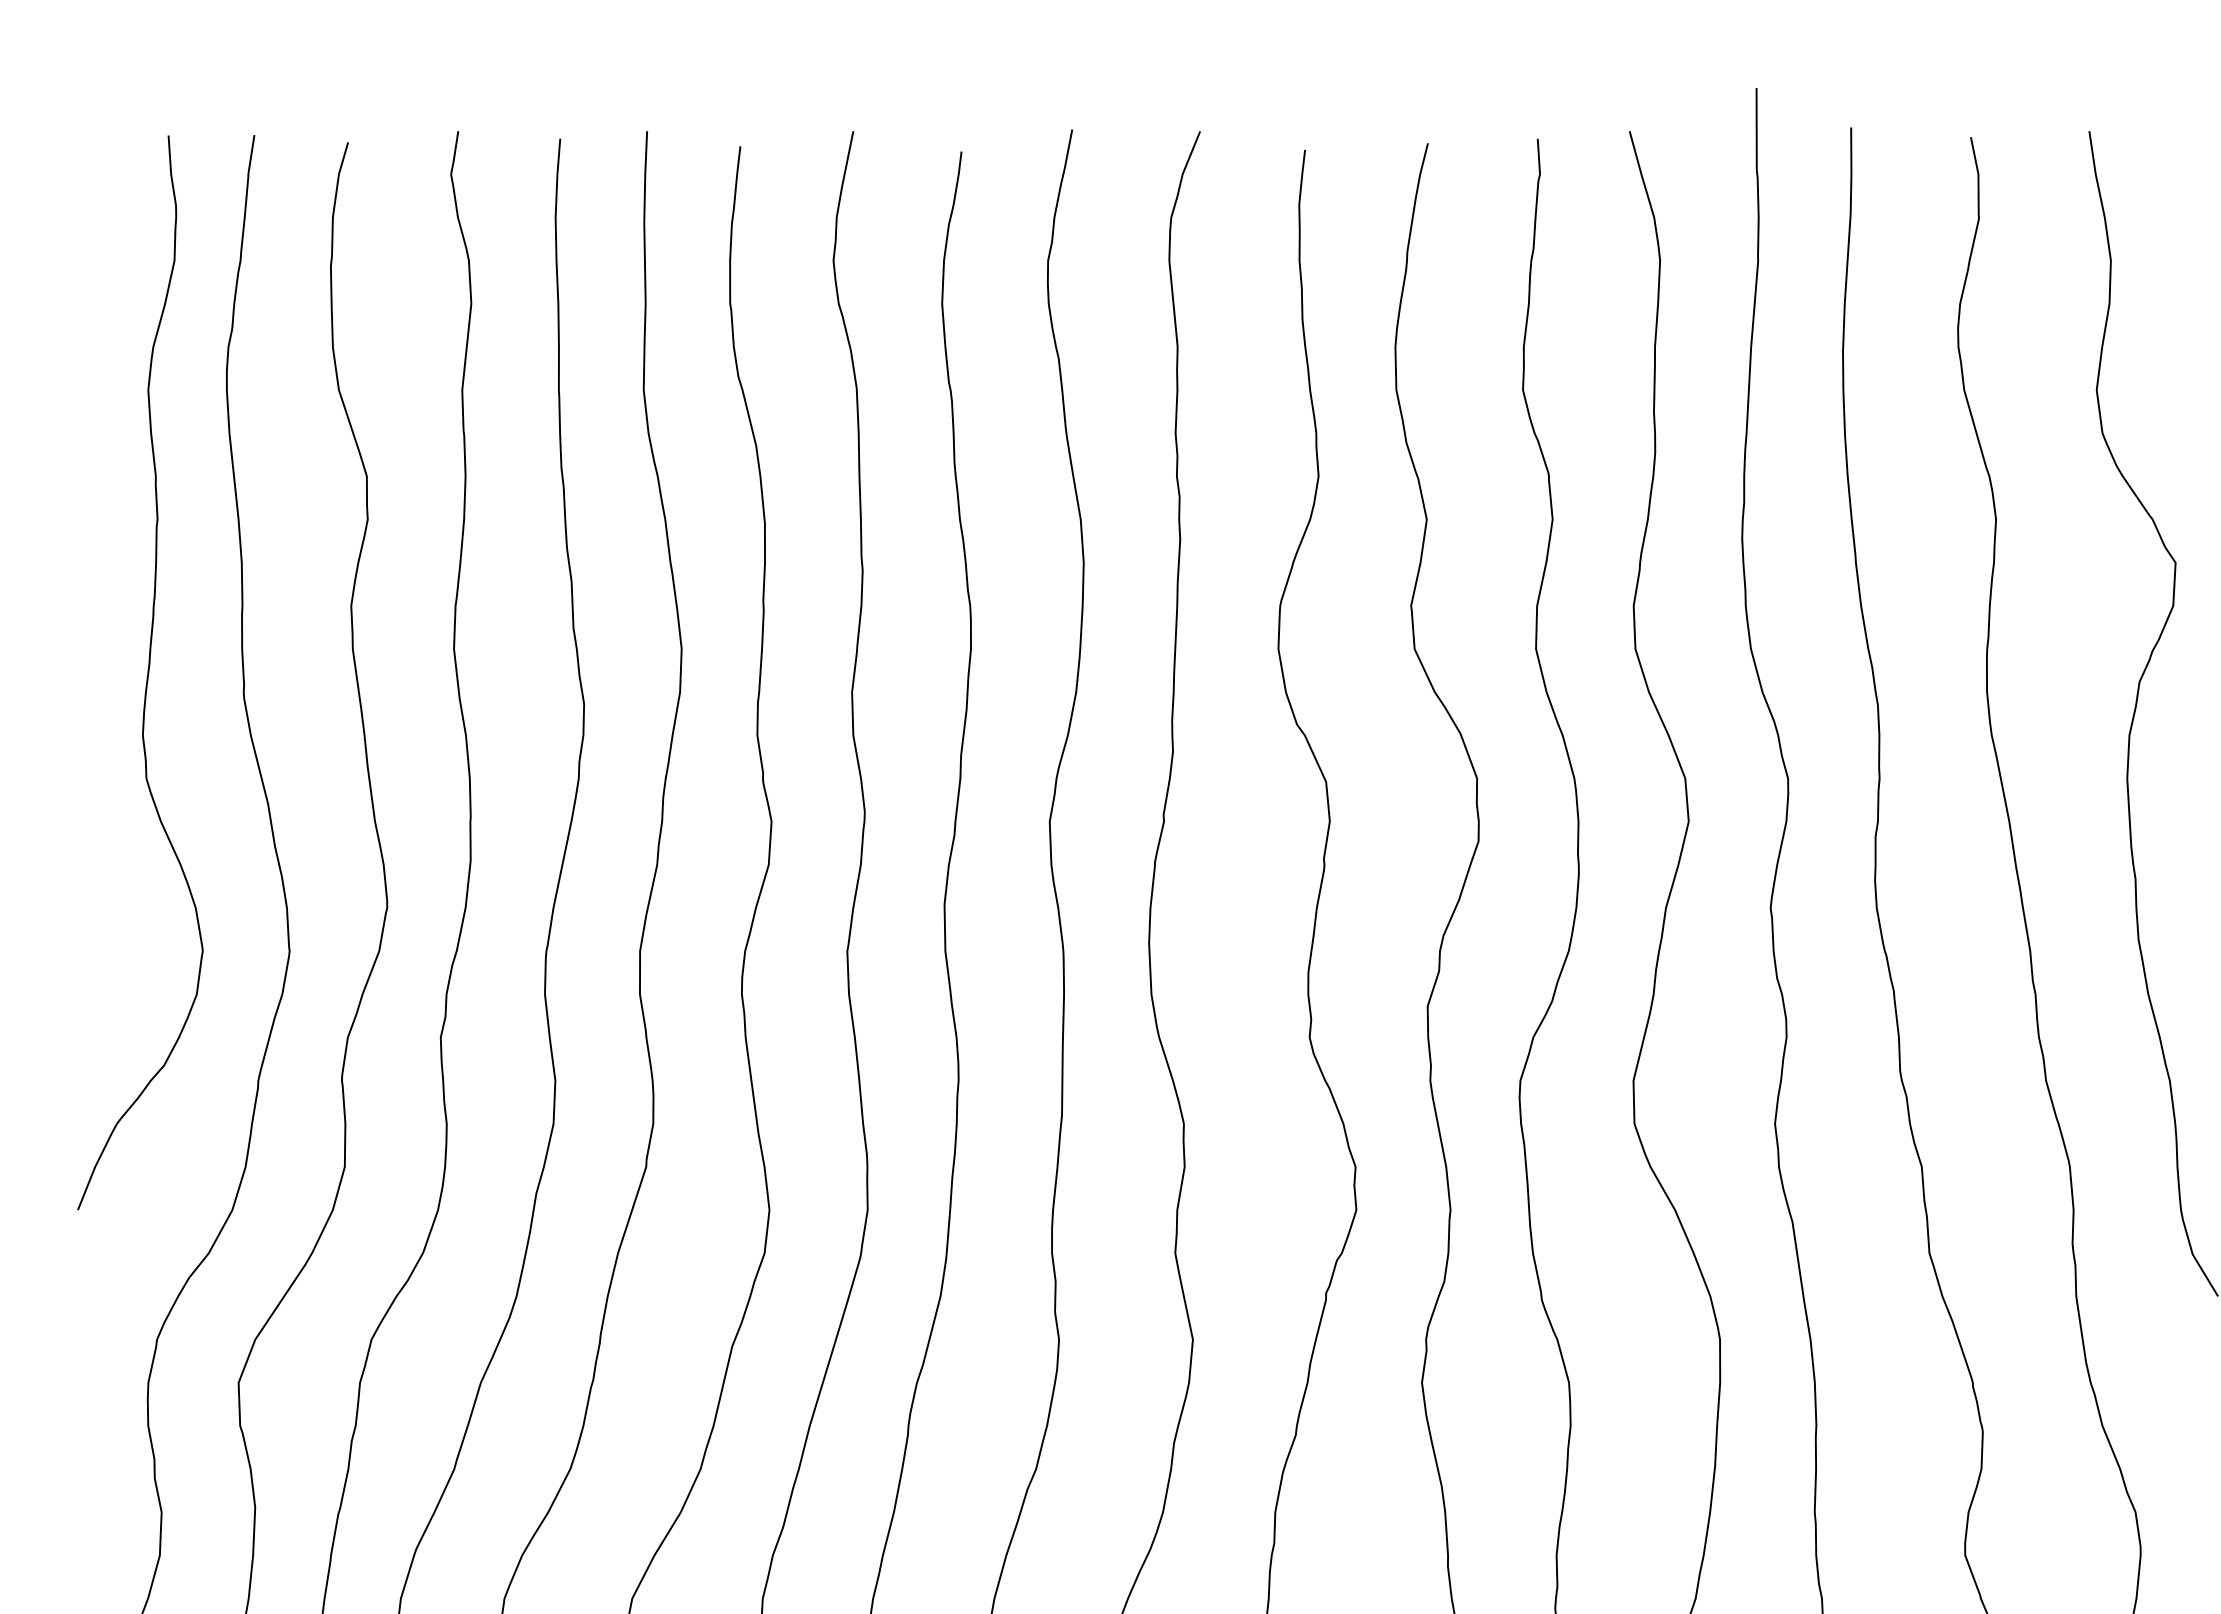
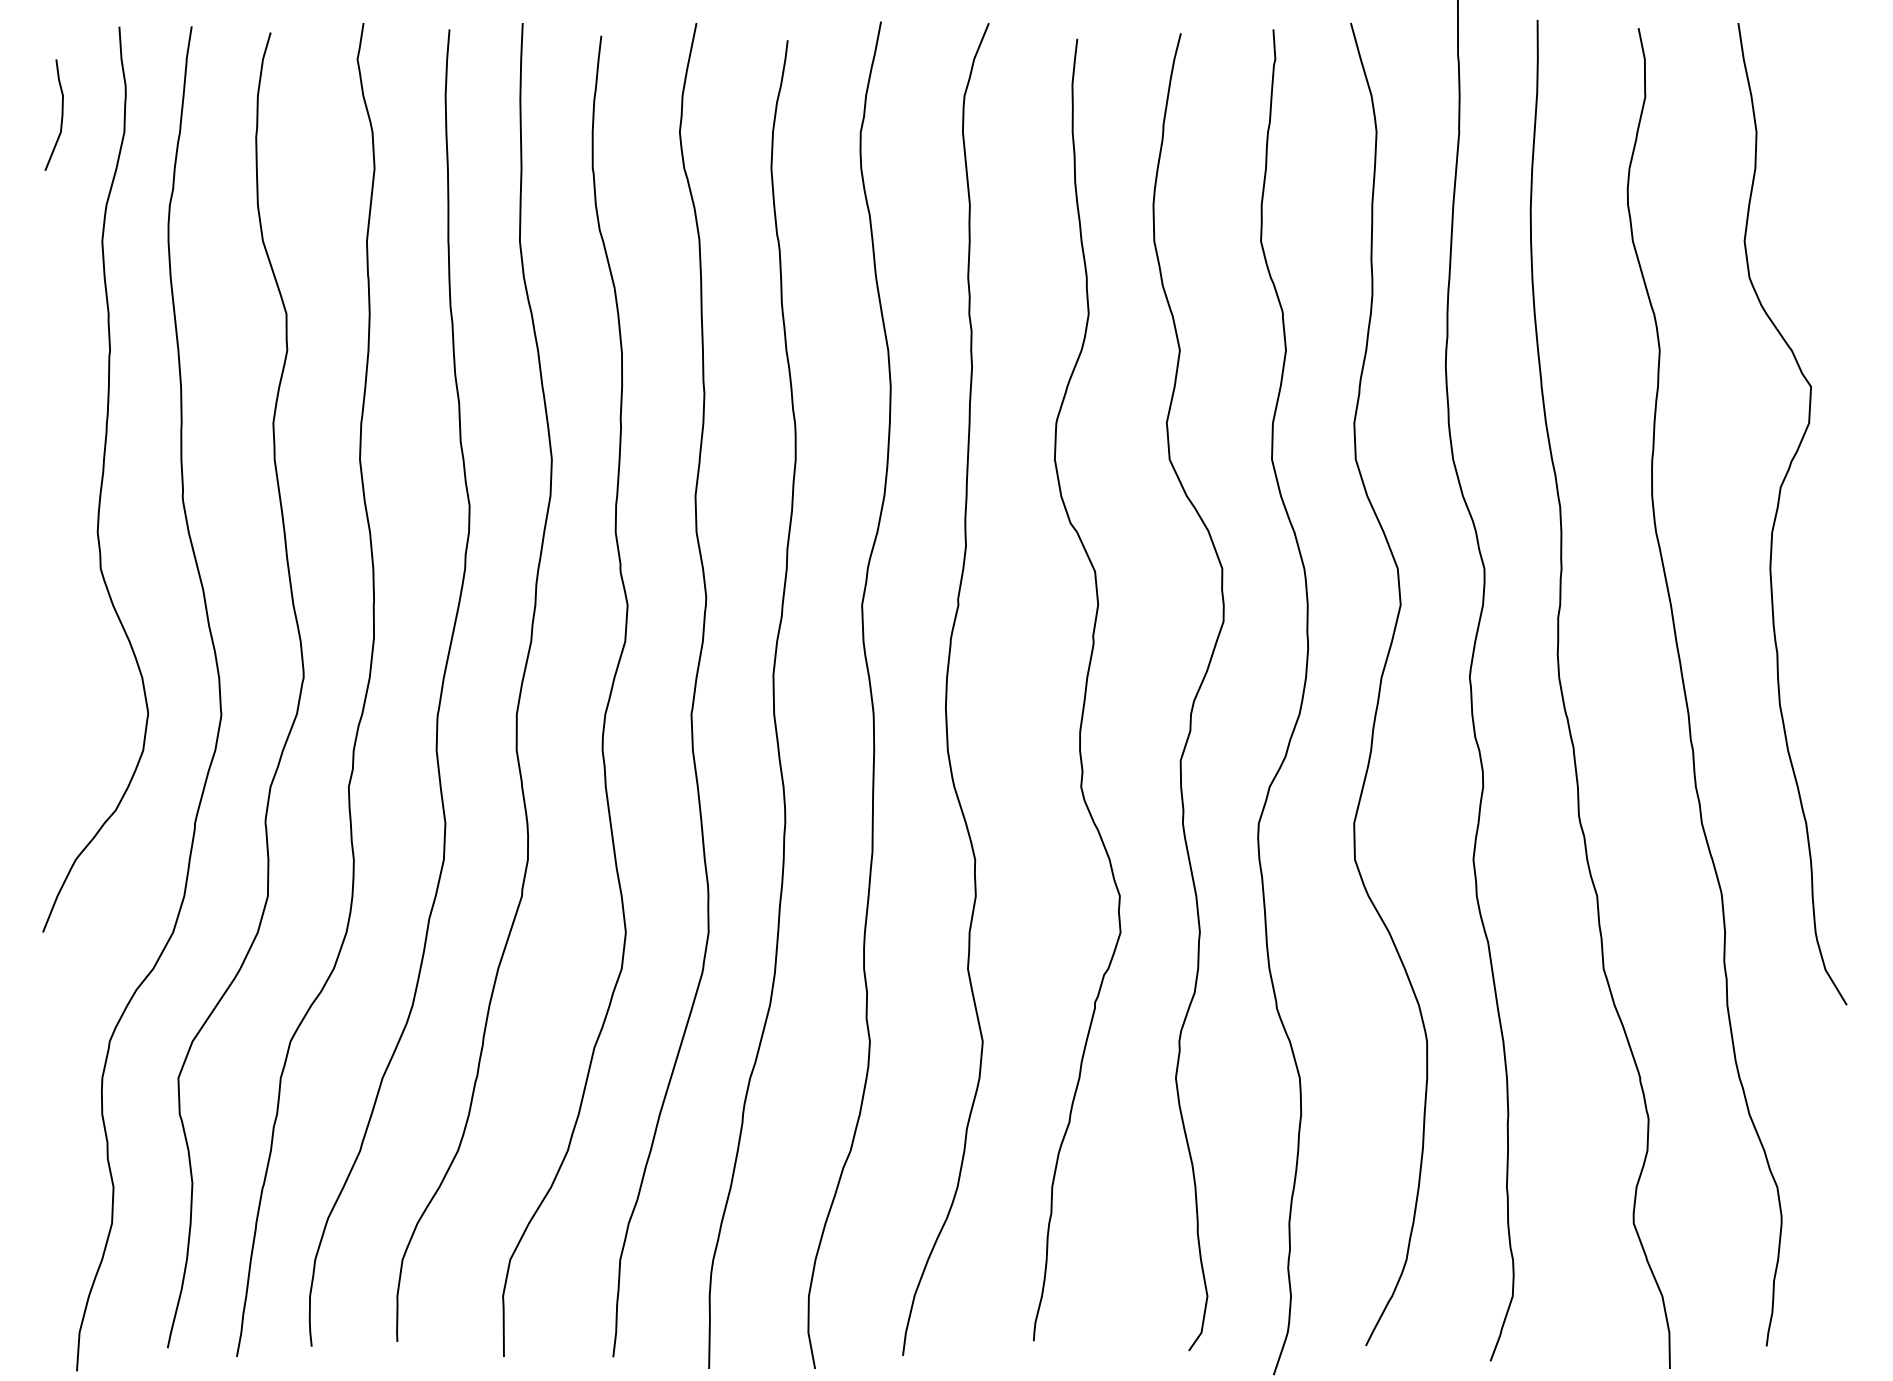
curve: (99, 239) -> (61, 114), added

